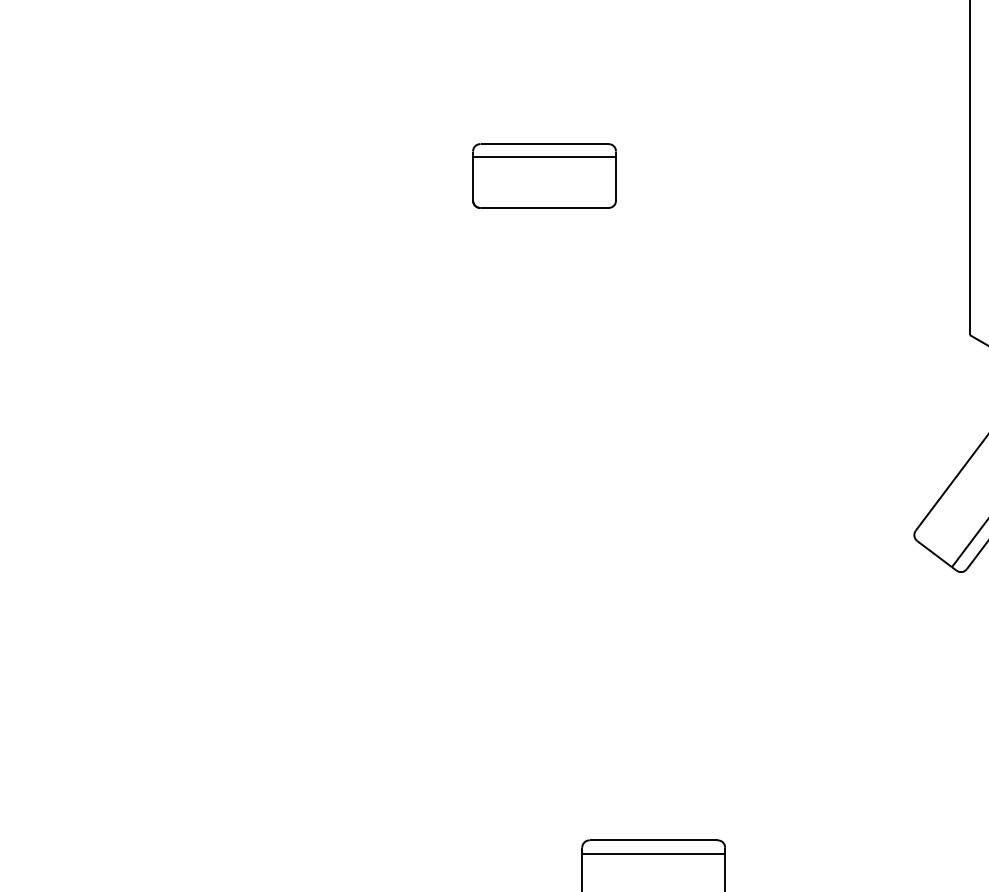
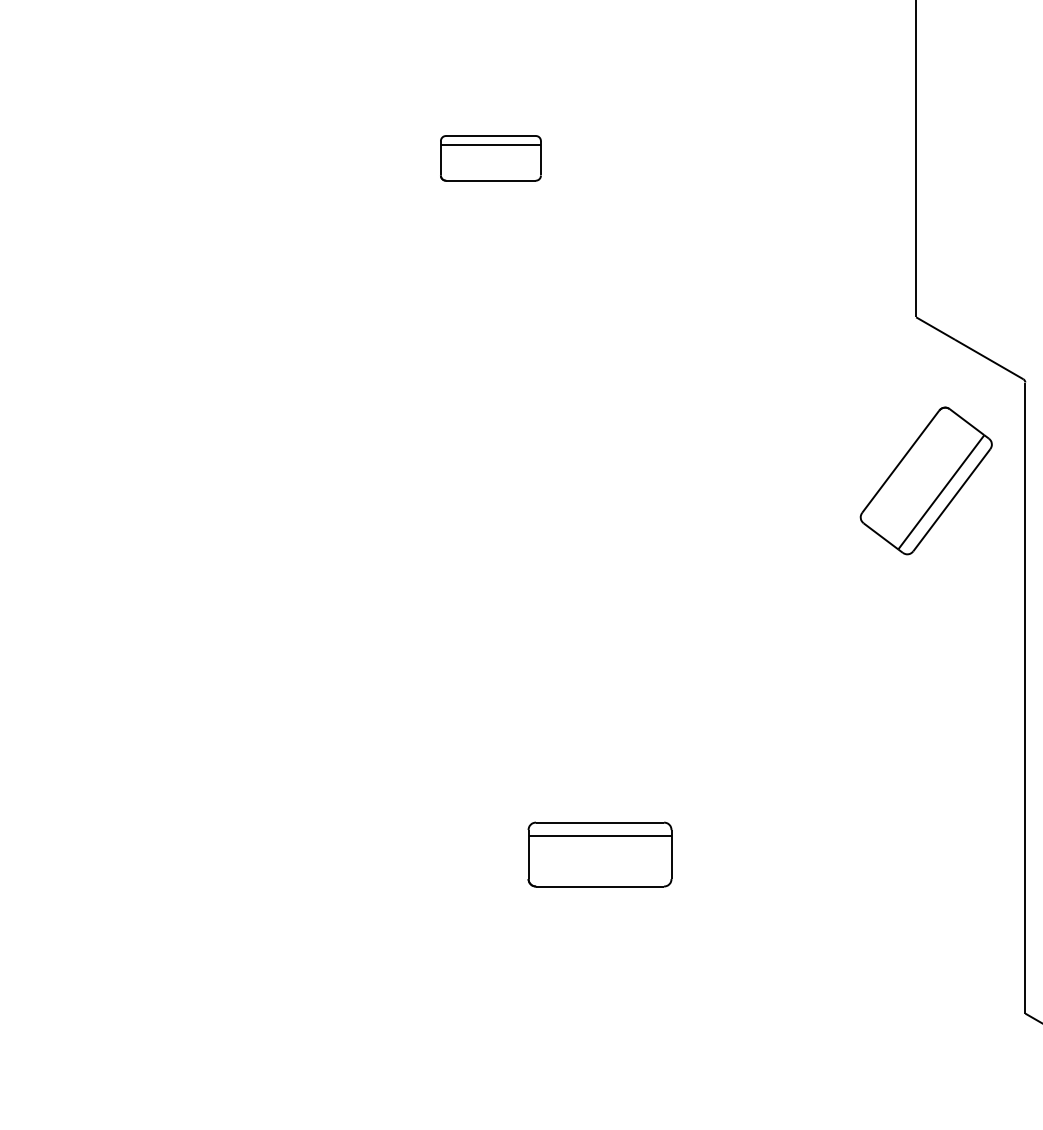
part: (544, 176) -> (490, 158), size x0.7

